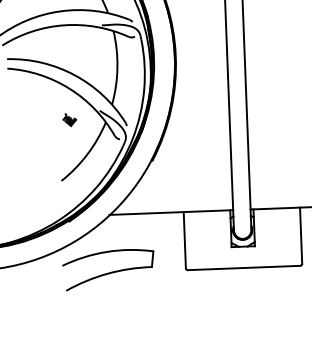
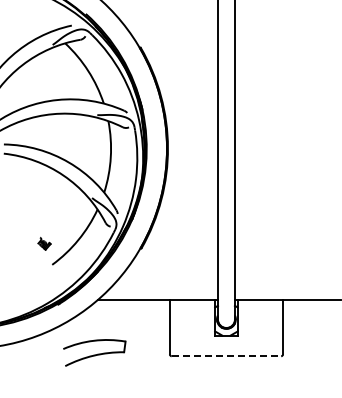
part: (69, 119) -> (44, 243), moved
line: (244, 268) -> (226, 356), solid -> dashed
part: (108, 269) -> (94, 352), size x0.7

